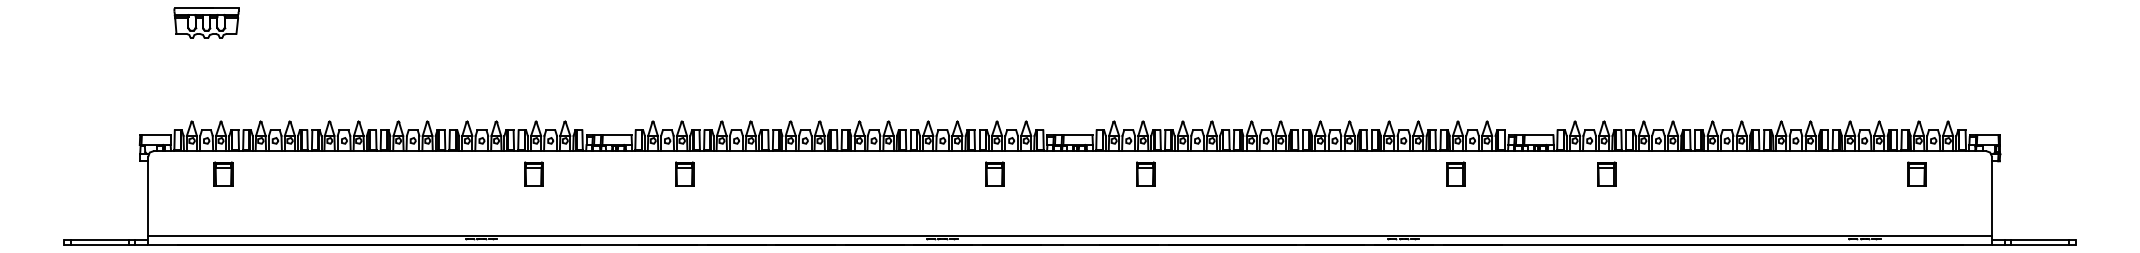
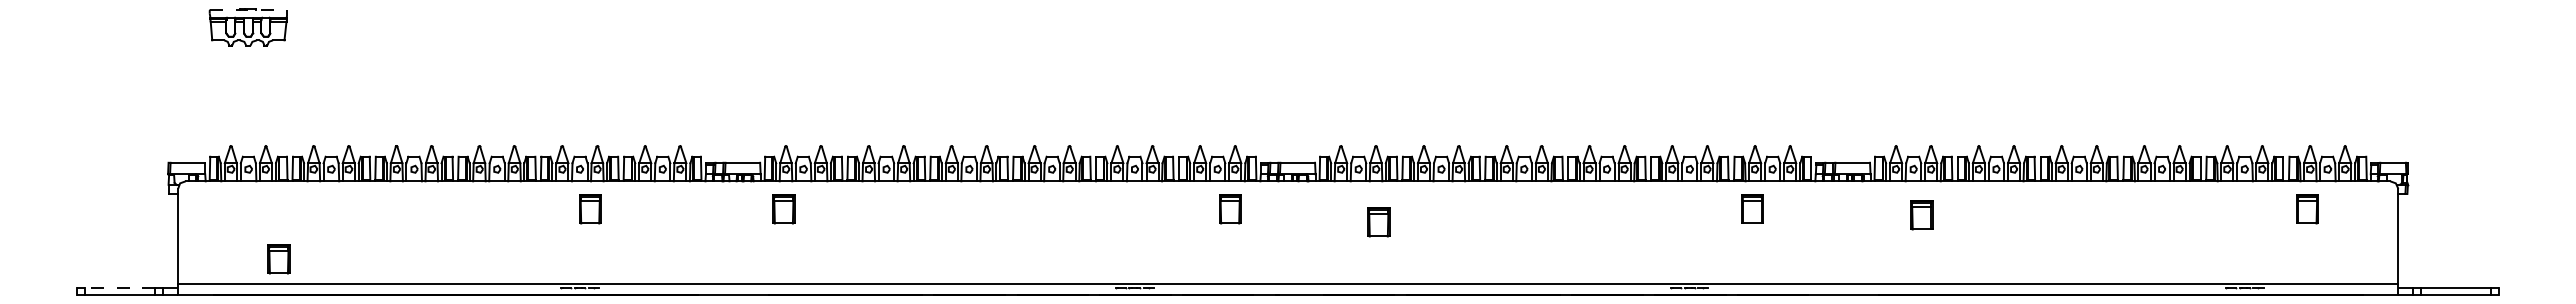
line: (207, 8) -> (249, 9), solid -> dashed
part: (223, 174) -> (278, 259), moved
part: (533, 174) -> (590, 209), moved
part: (684, 174) -> (783, 209), moved
part: (994, 174) -> (1230, 209), moved
part: (1145, 174) -> (1378, 222), moved
part: (1606, 174) -> (1921, 215), moved
line: (100, 239) -> (120, 288), solid -> dashed

